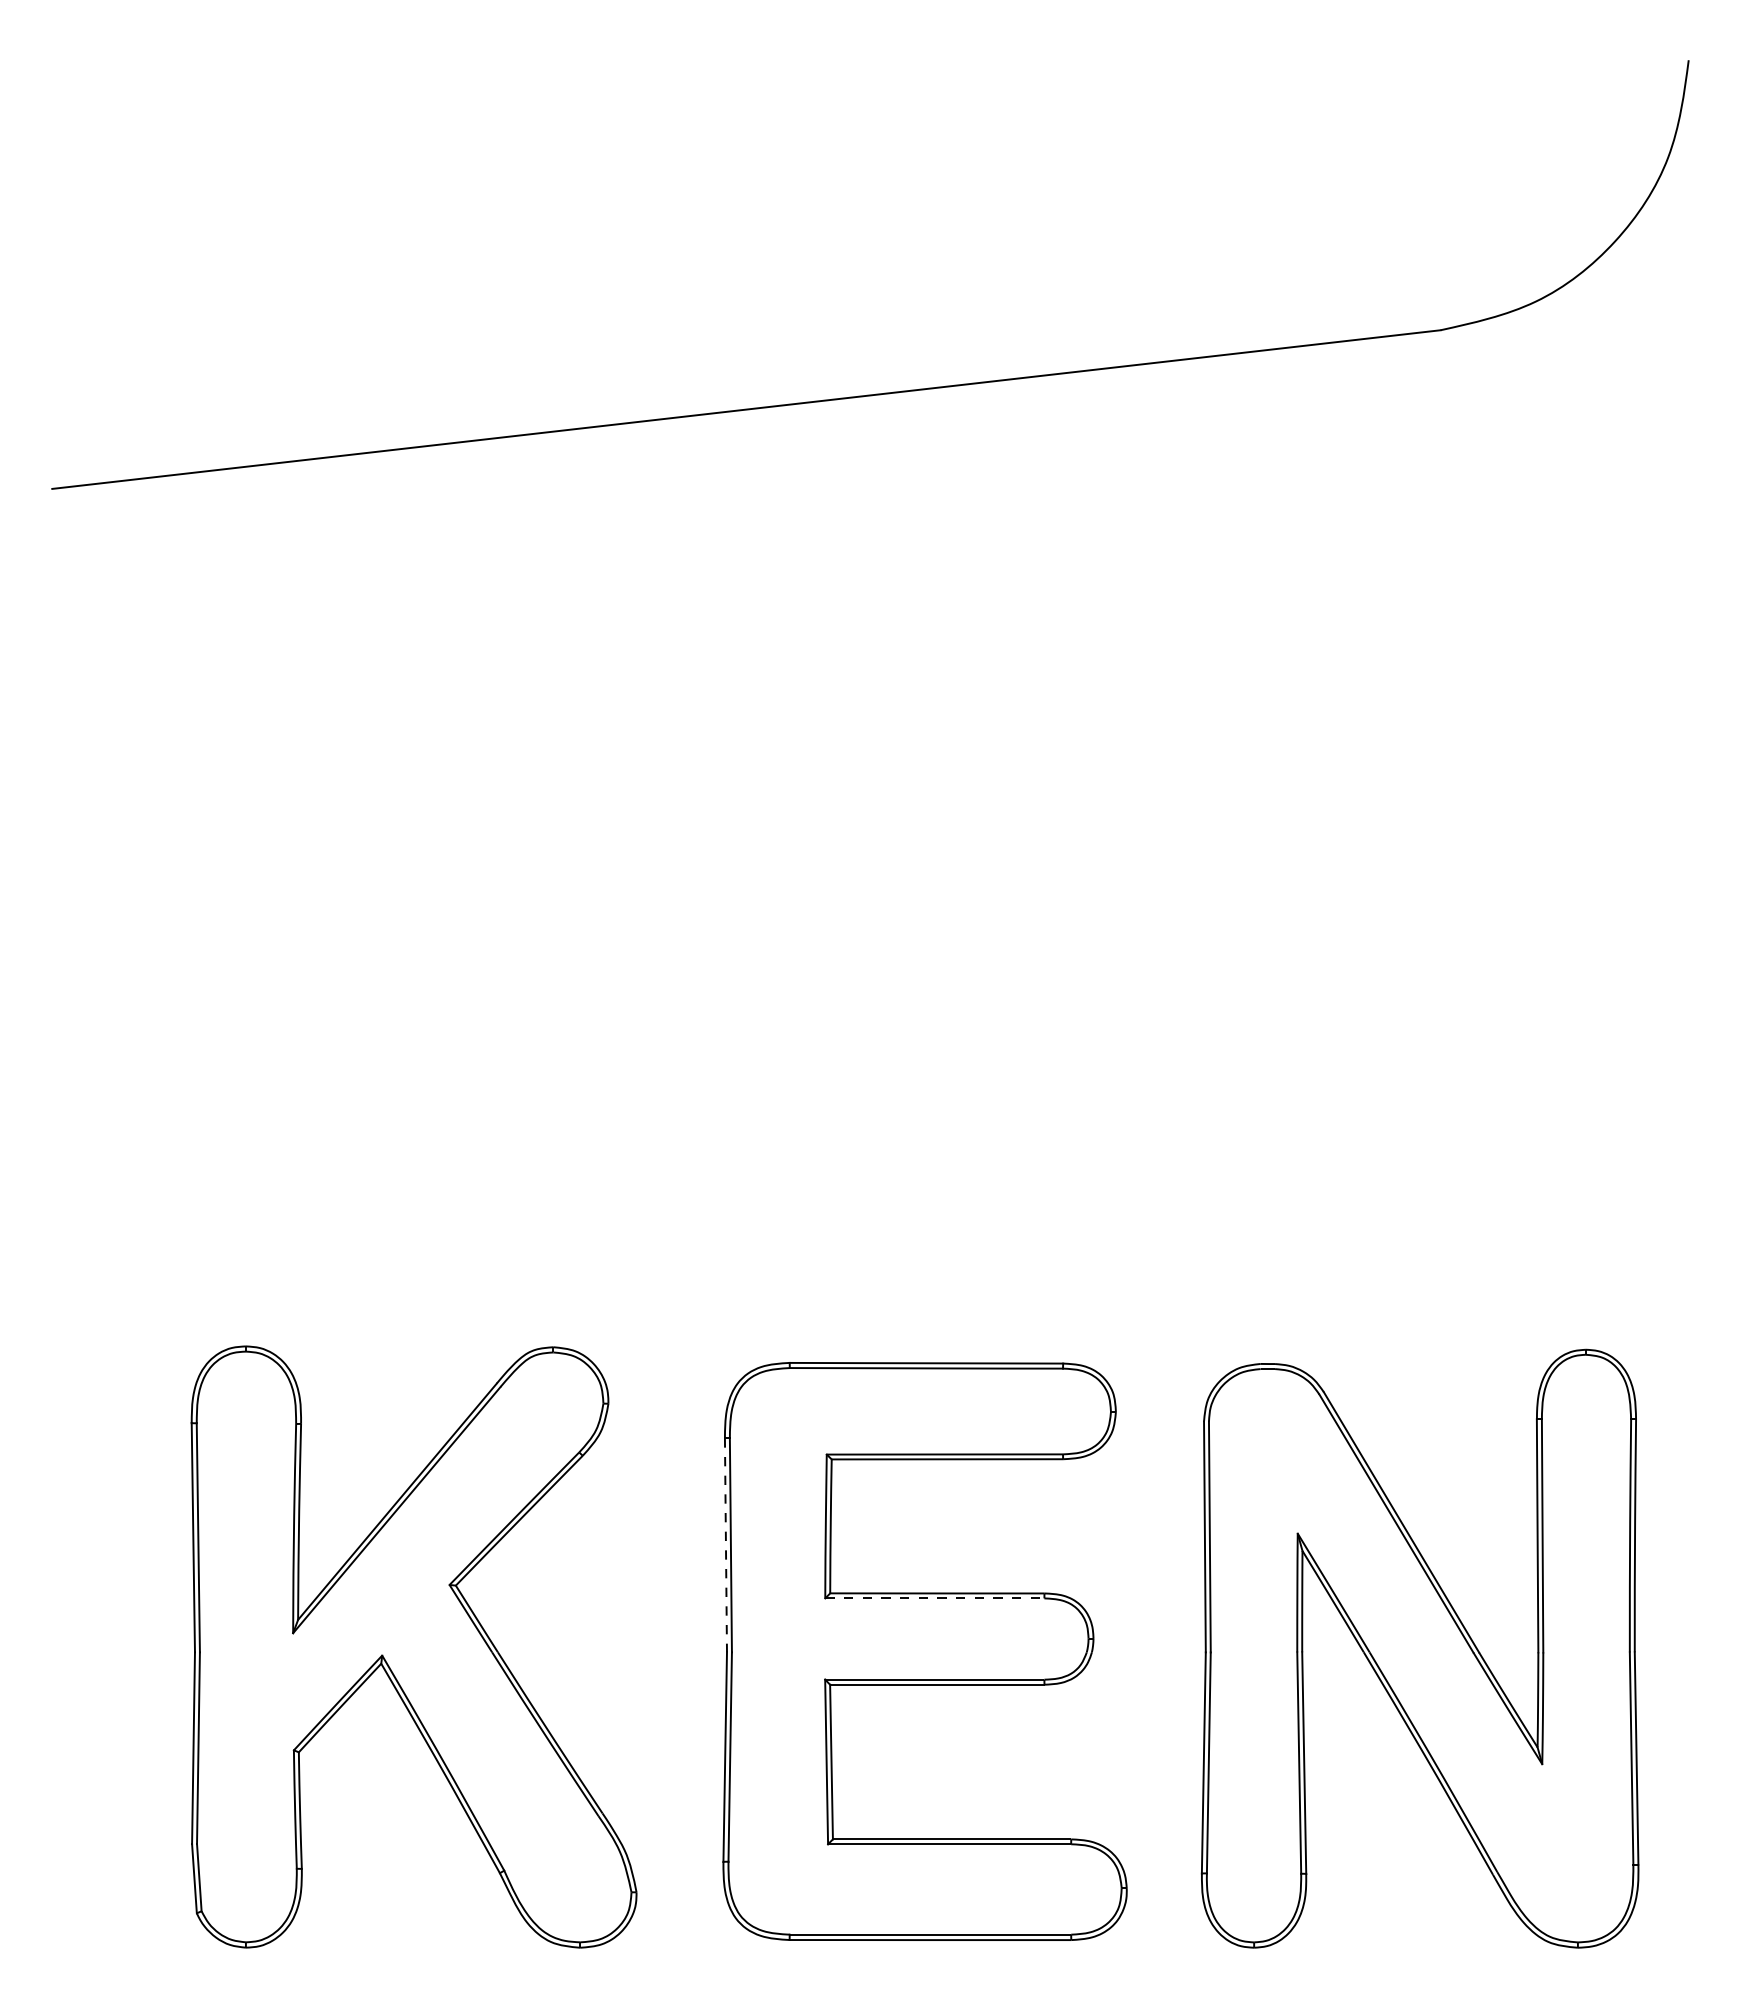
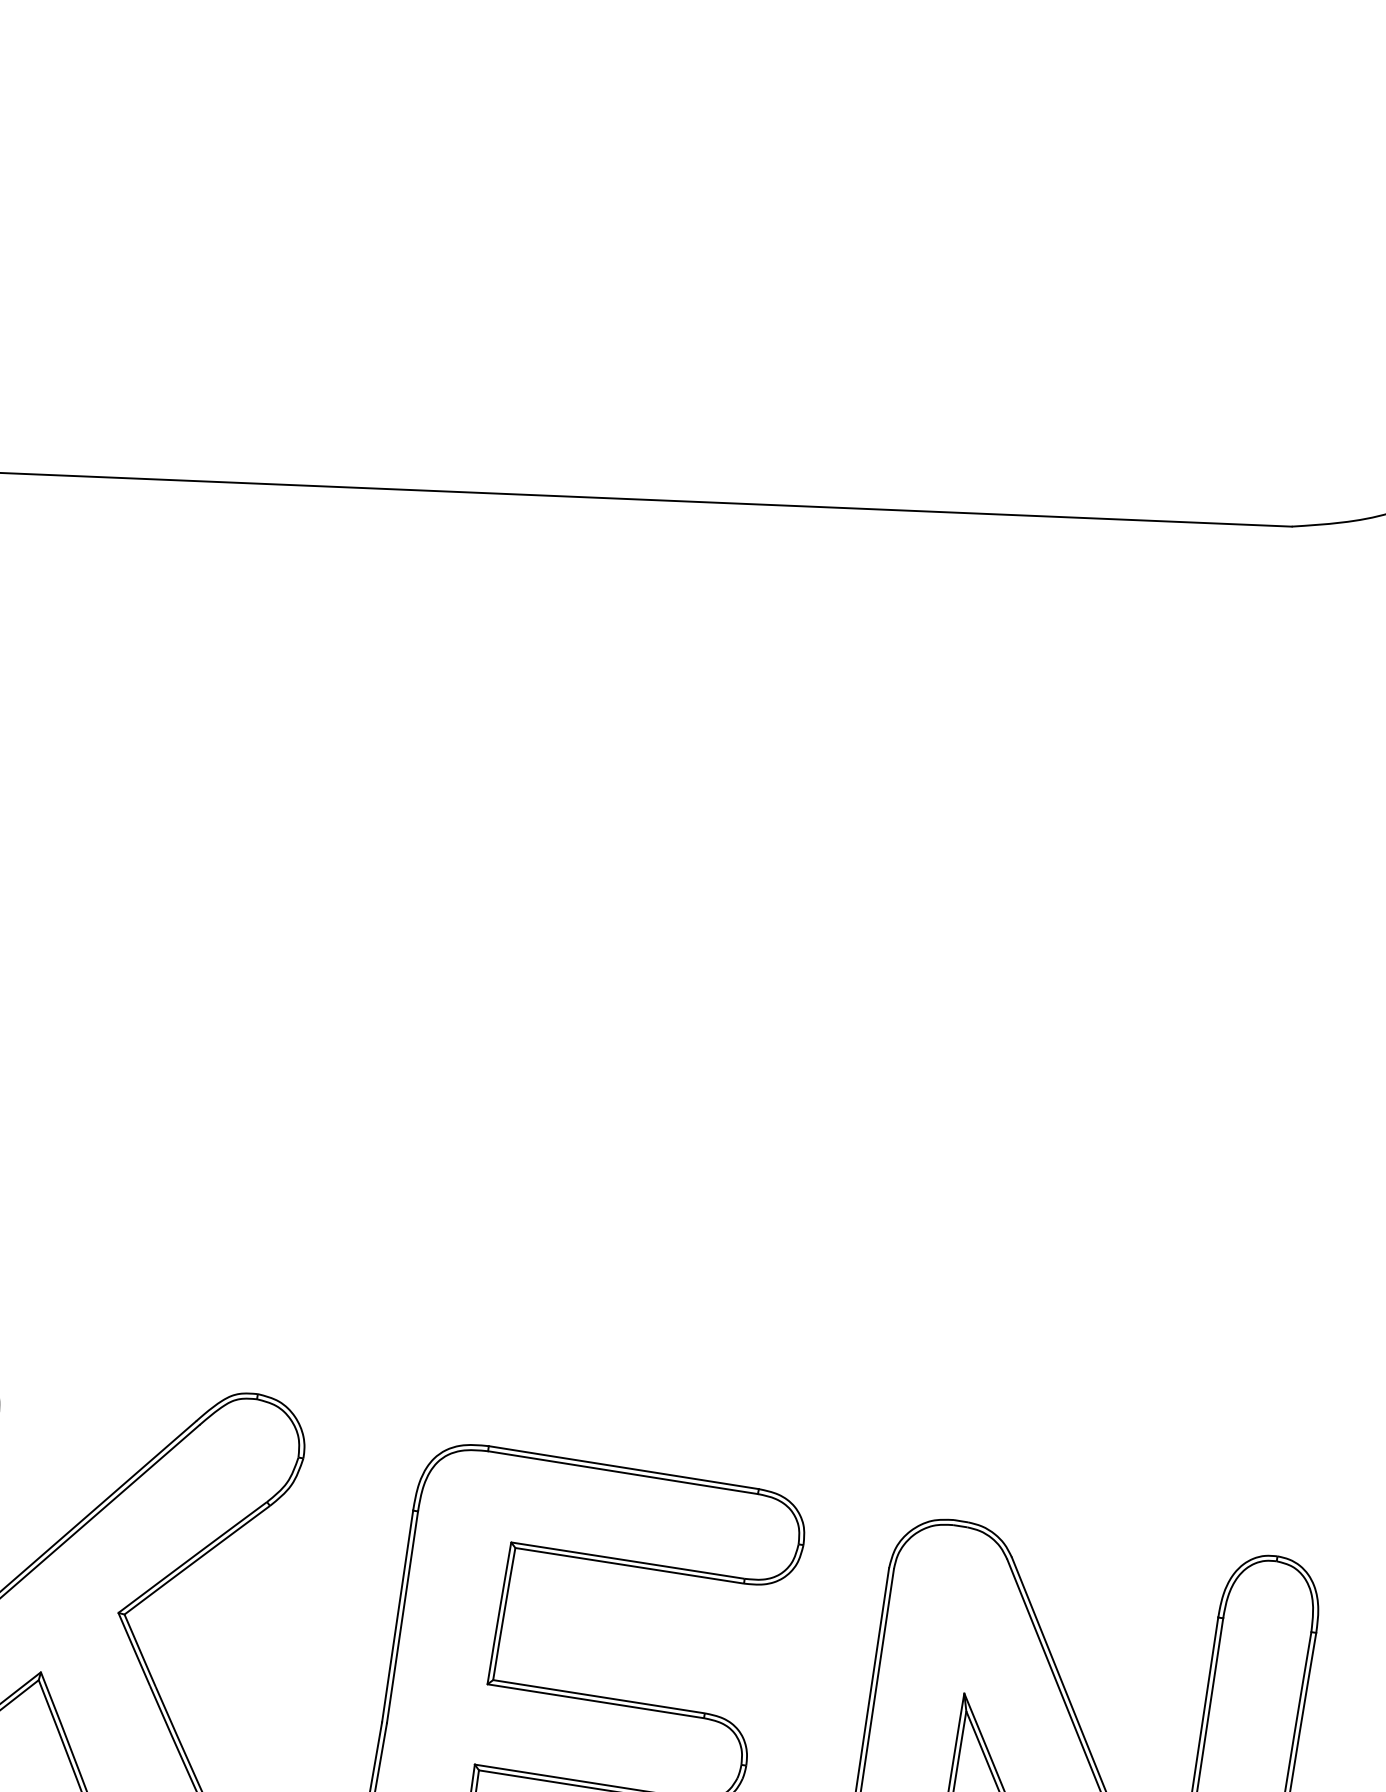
line: (725, 1545) -> (397, 1616), dashed -> solid
line: (935, 1598) -> (596, 1701), dashed -> solid

